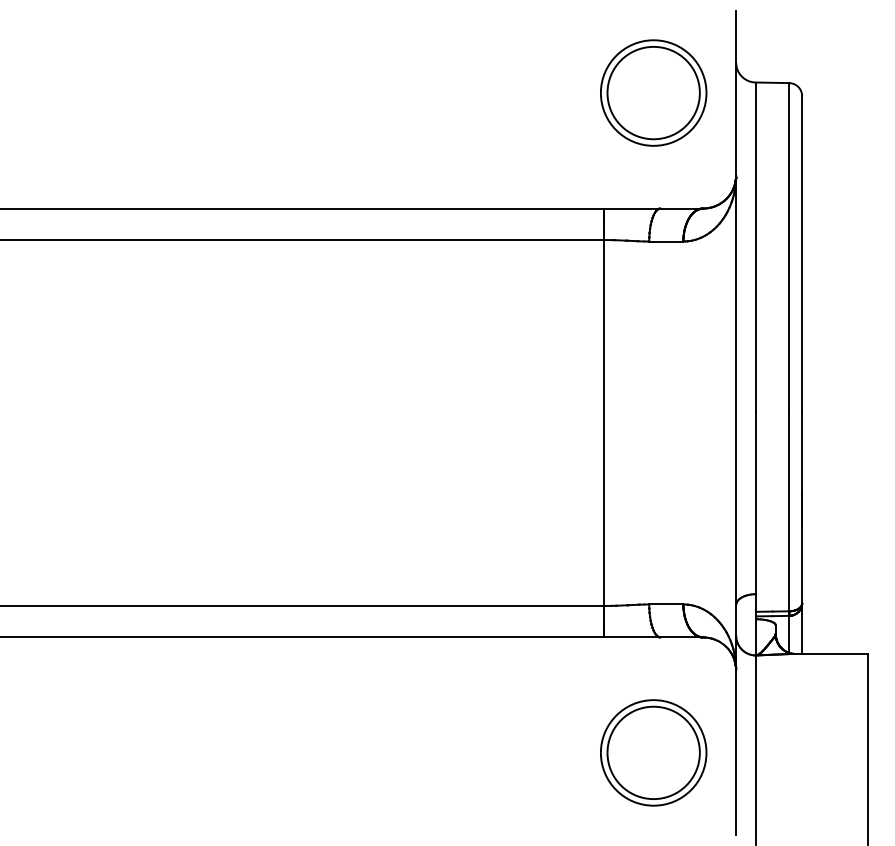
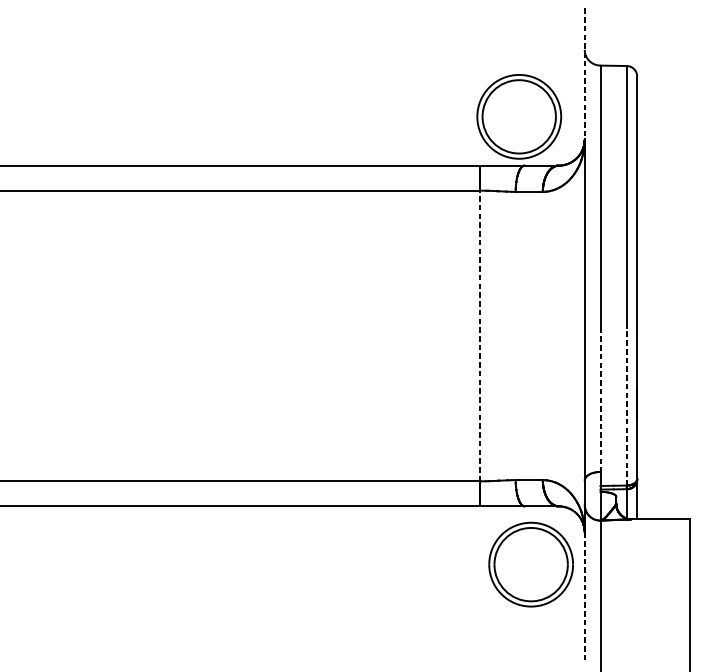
part: (653, 92) -> (519, 116), moved
line: (736, 93) -> (585, 74), solid -> dashed
line: (604, 423) -> (480, 336), solid -> dashed
line: (755, 503) -> (600, 399), solid -> dashed
line: (789, 511) -> (627, 406), solid -> dashed
part: (653, 752) -> (531, 564), moved
line: (736, 753) -> (585, 598), solid -> dashed

